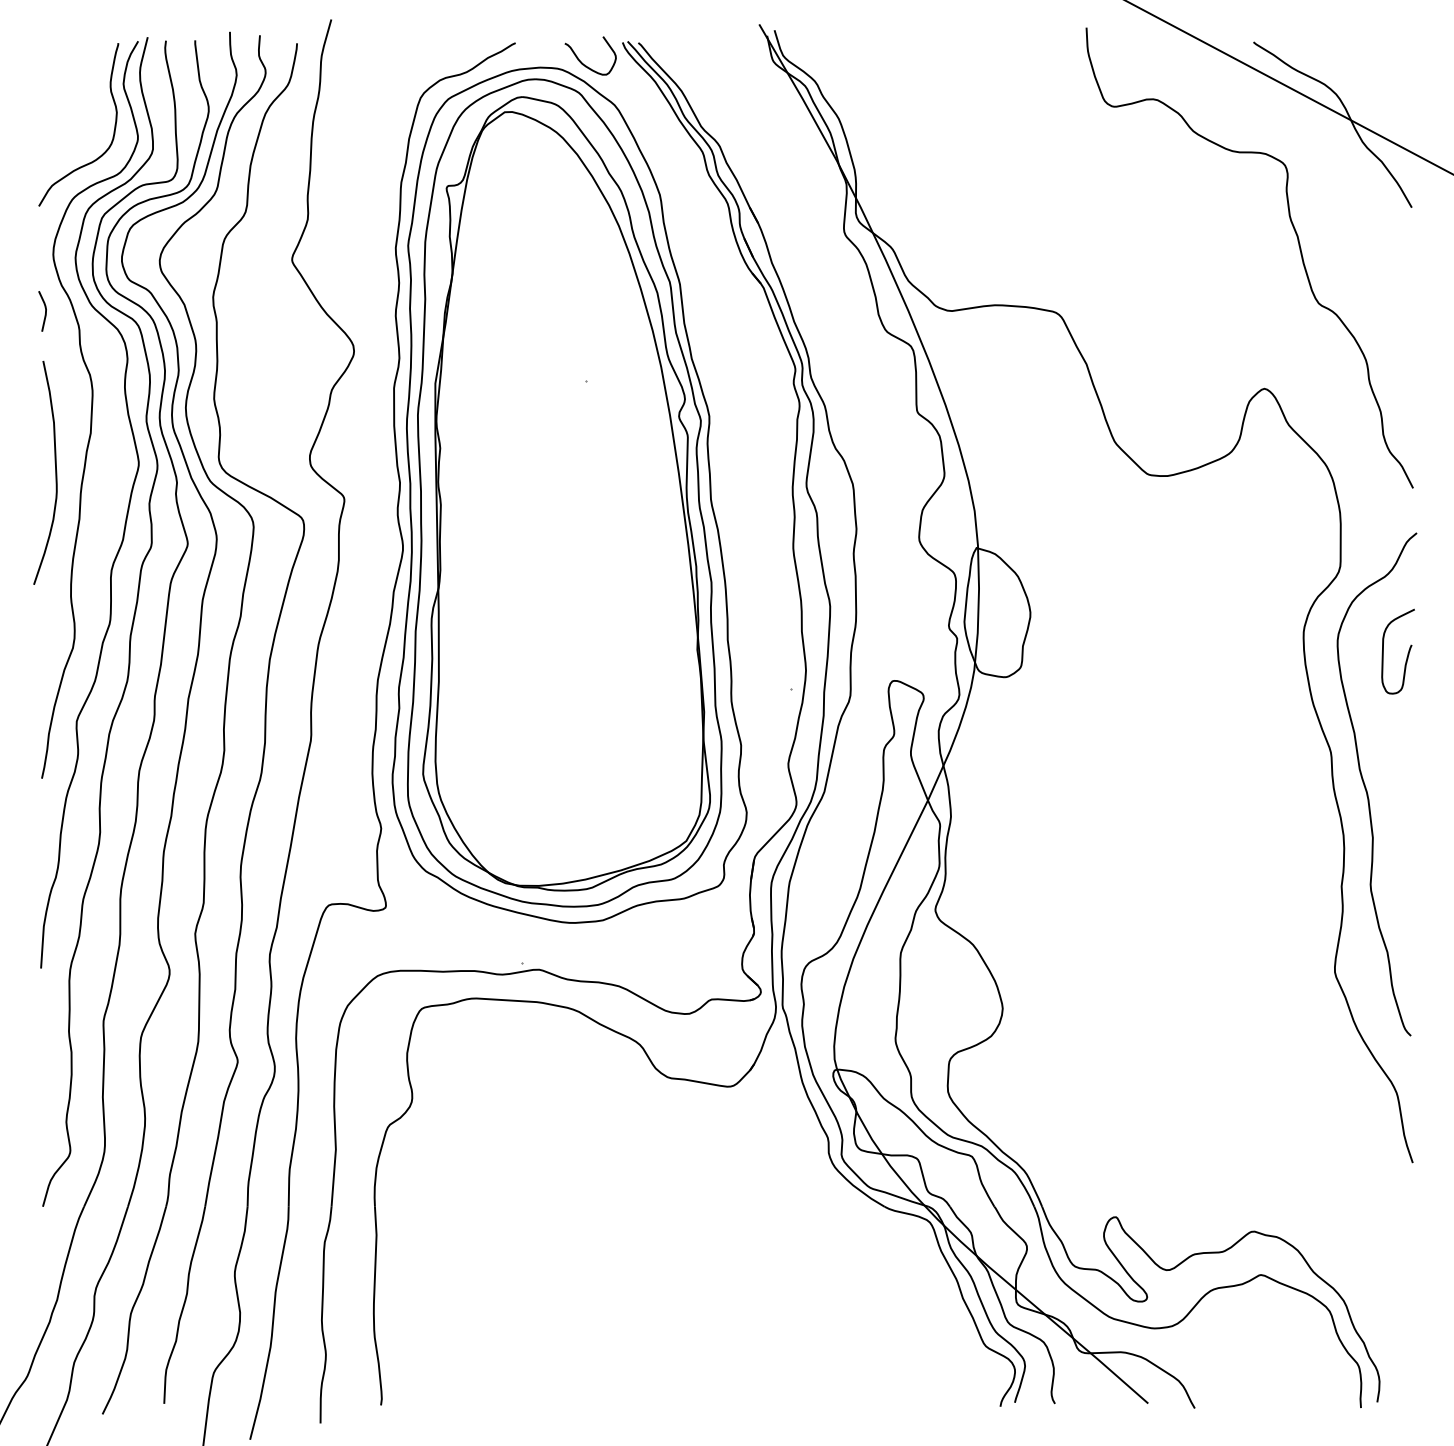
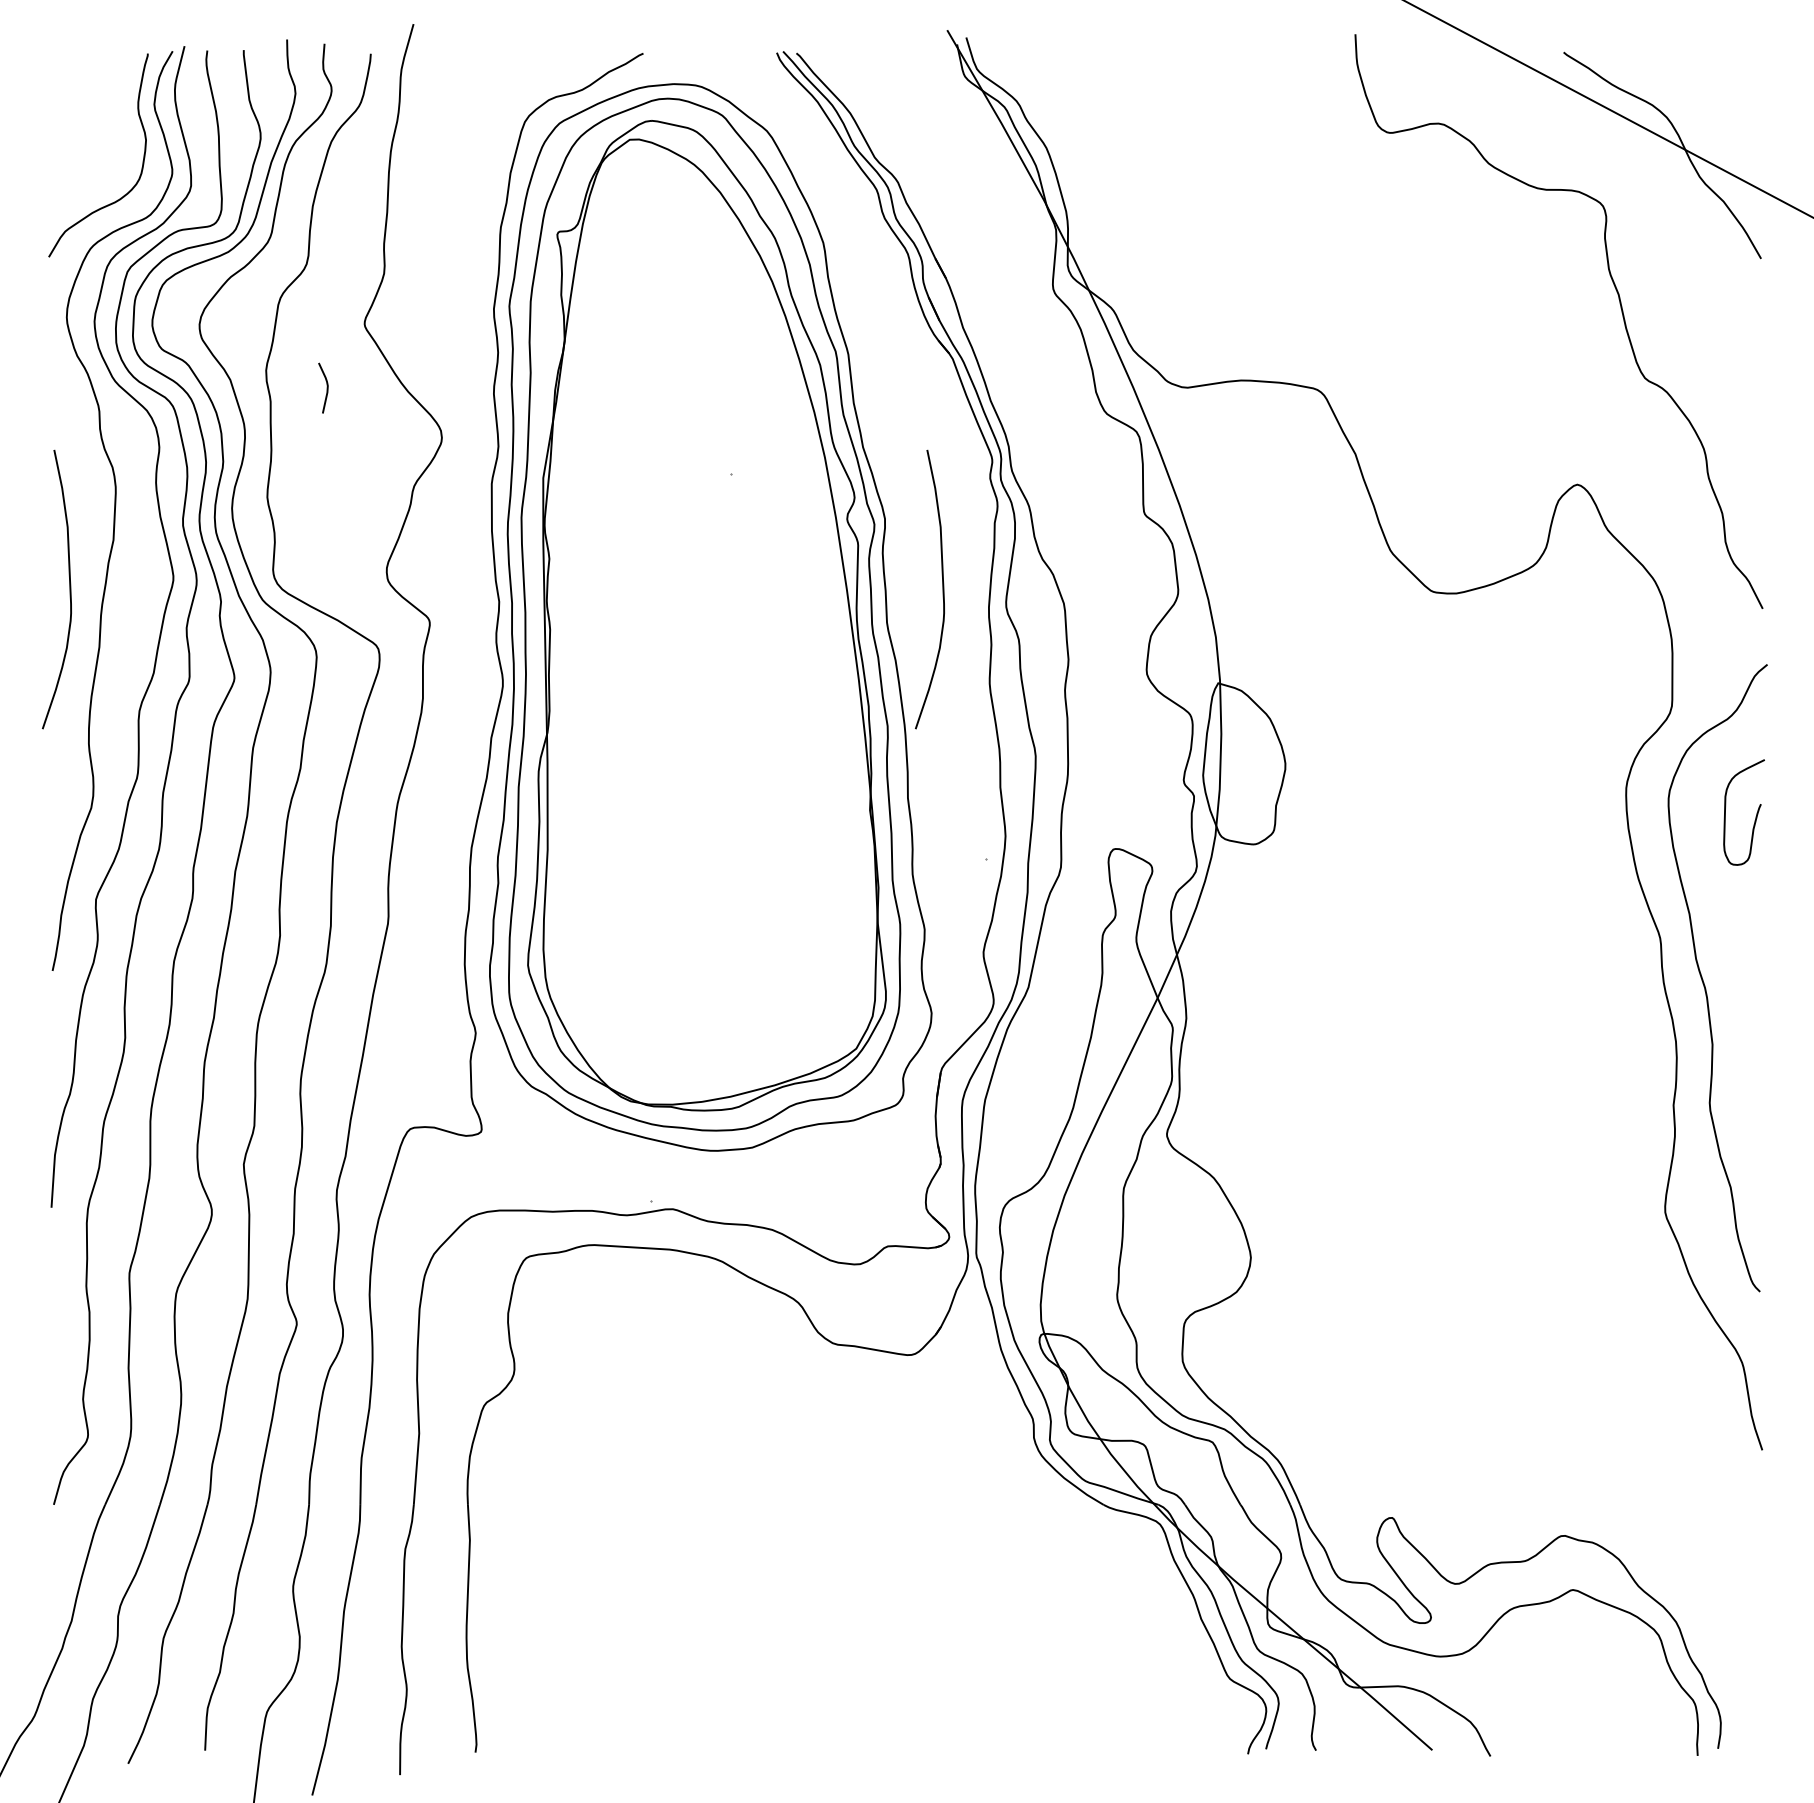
curve: (583, 63) -> (727, 78), removed
curve: (45, 310) -> (326, 387), moved
curve: (755, 472) -> (942, 589), added

